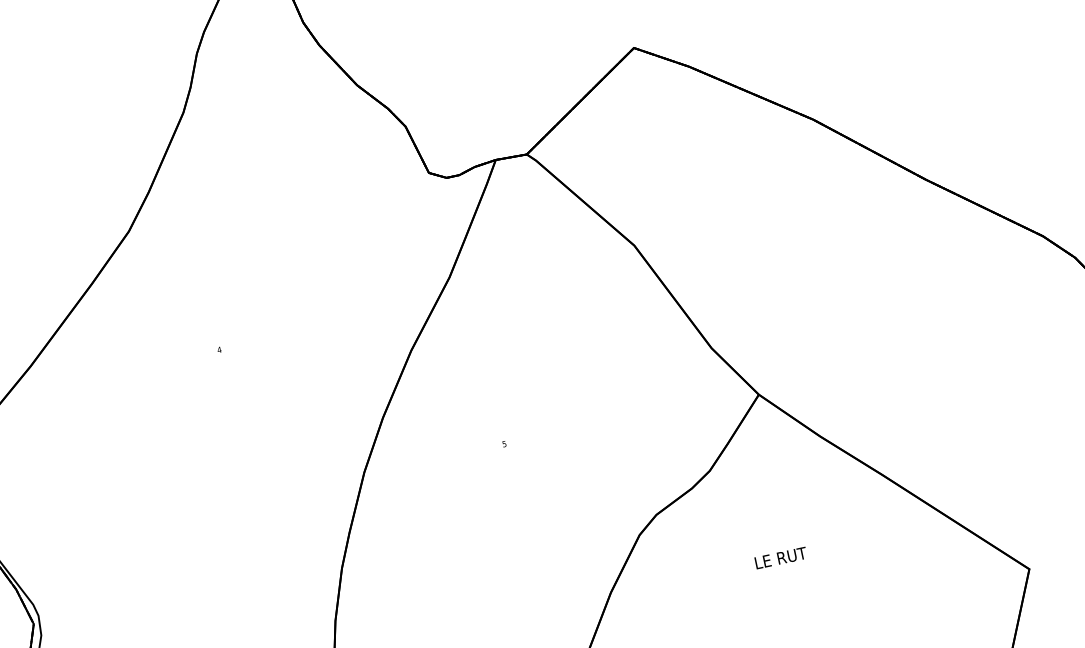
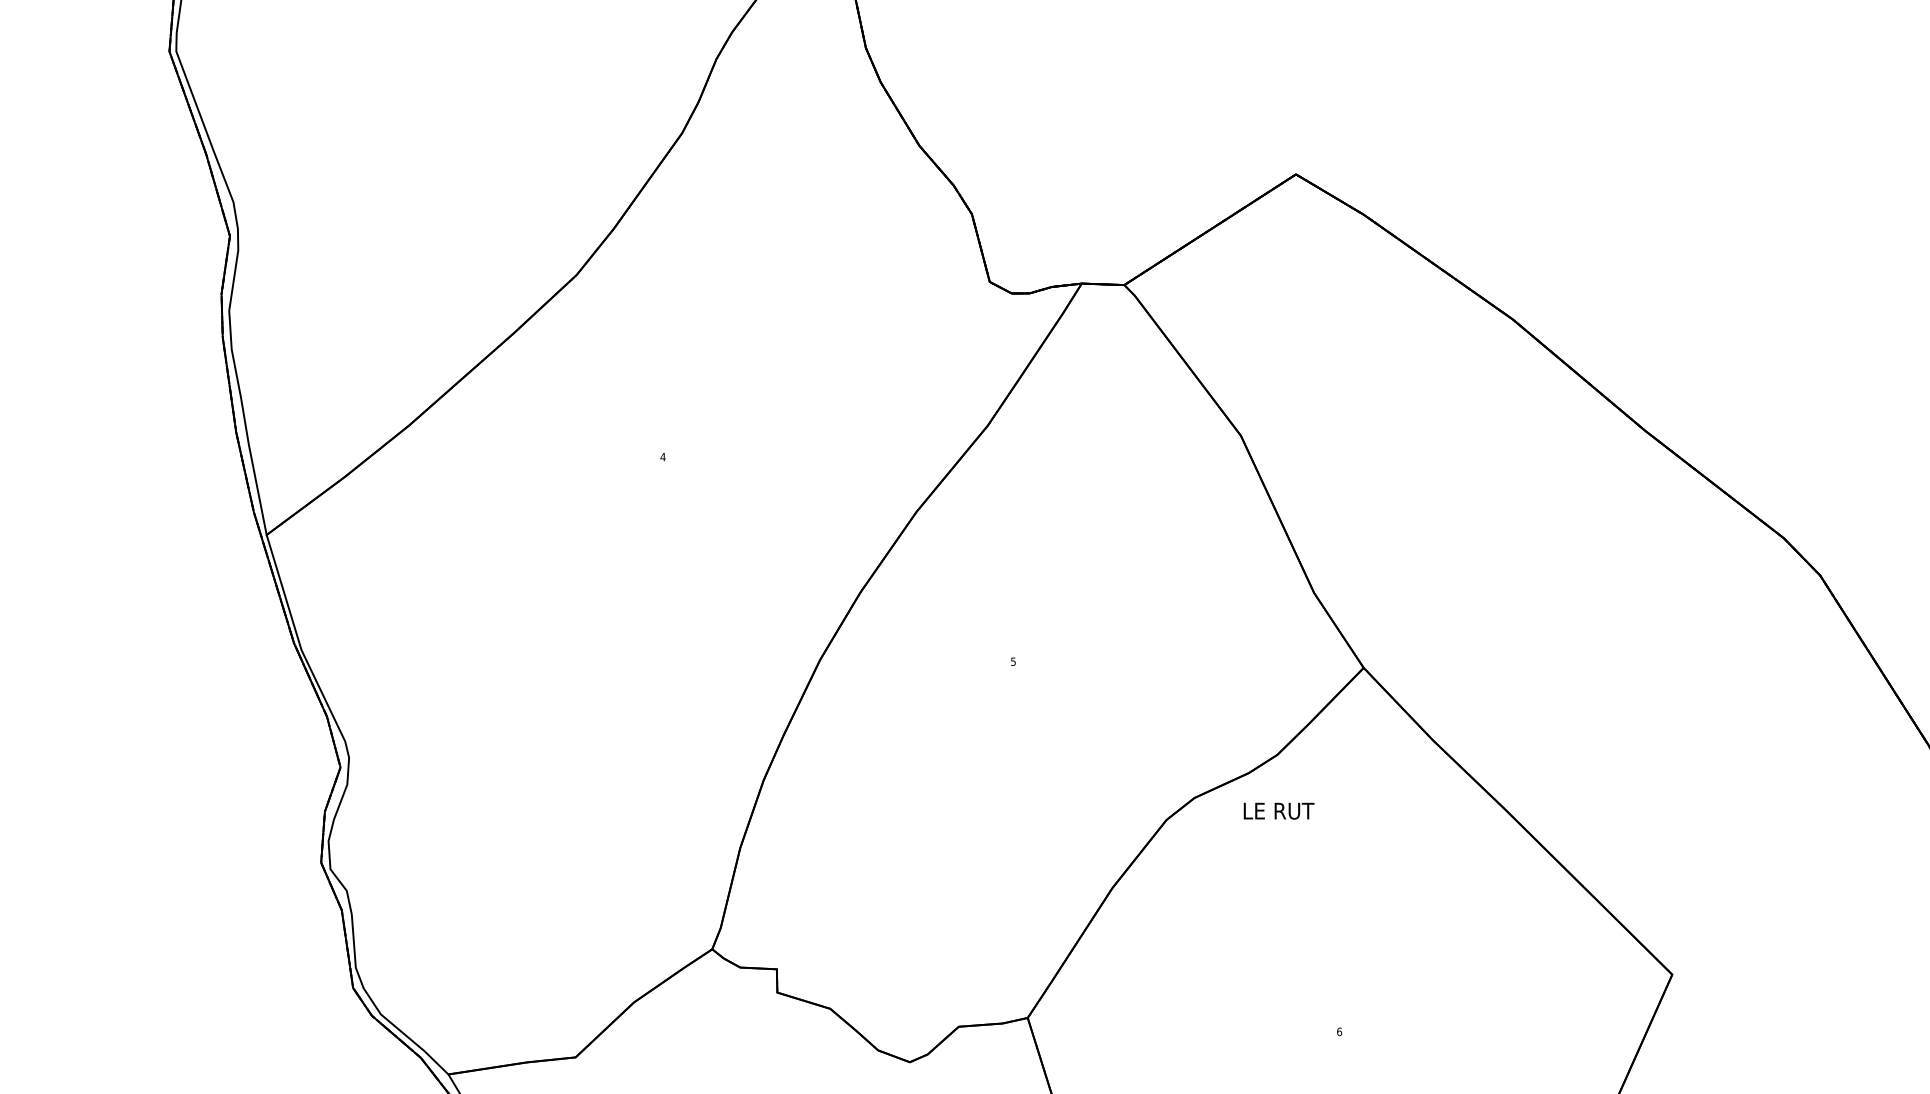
text: (780, 557) -> (1278, 810), moved

